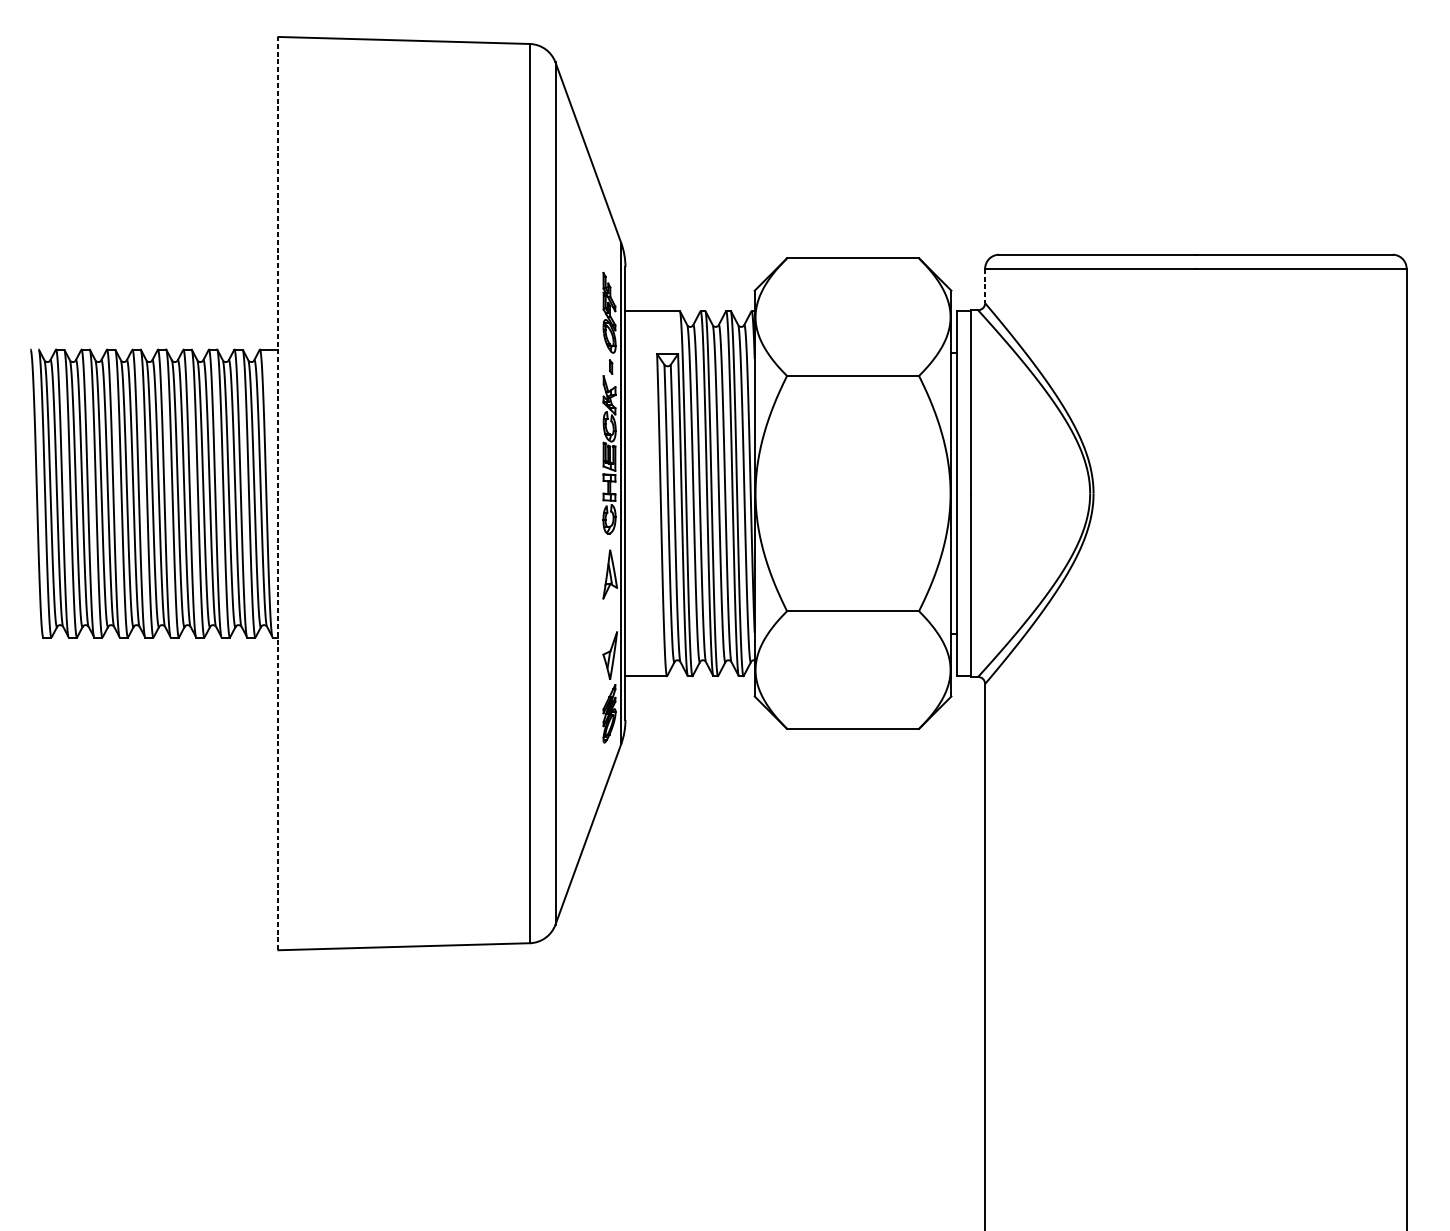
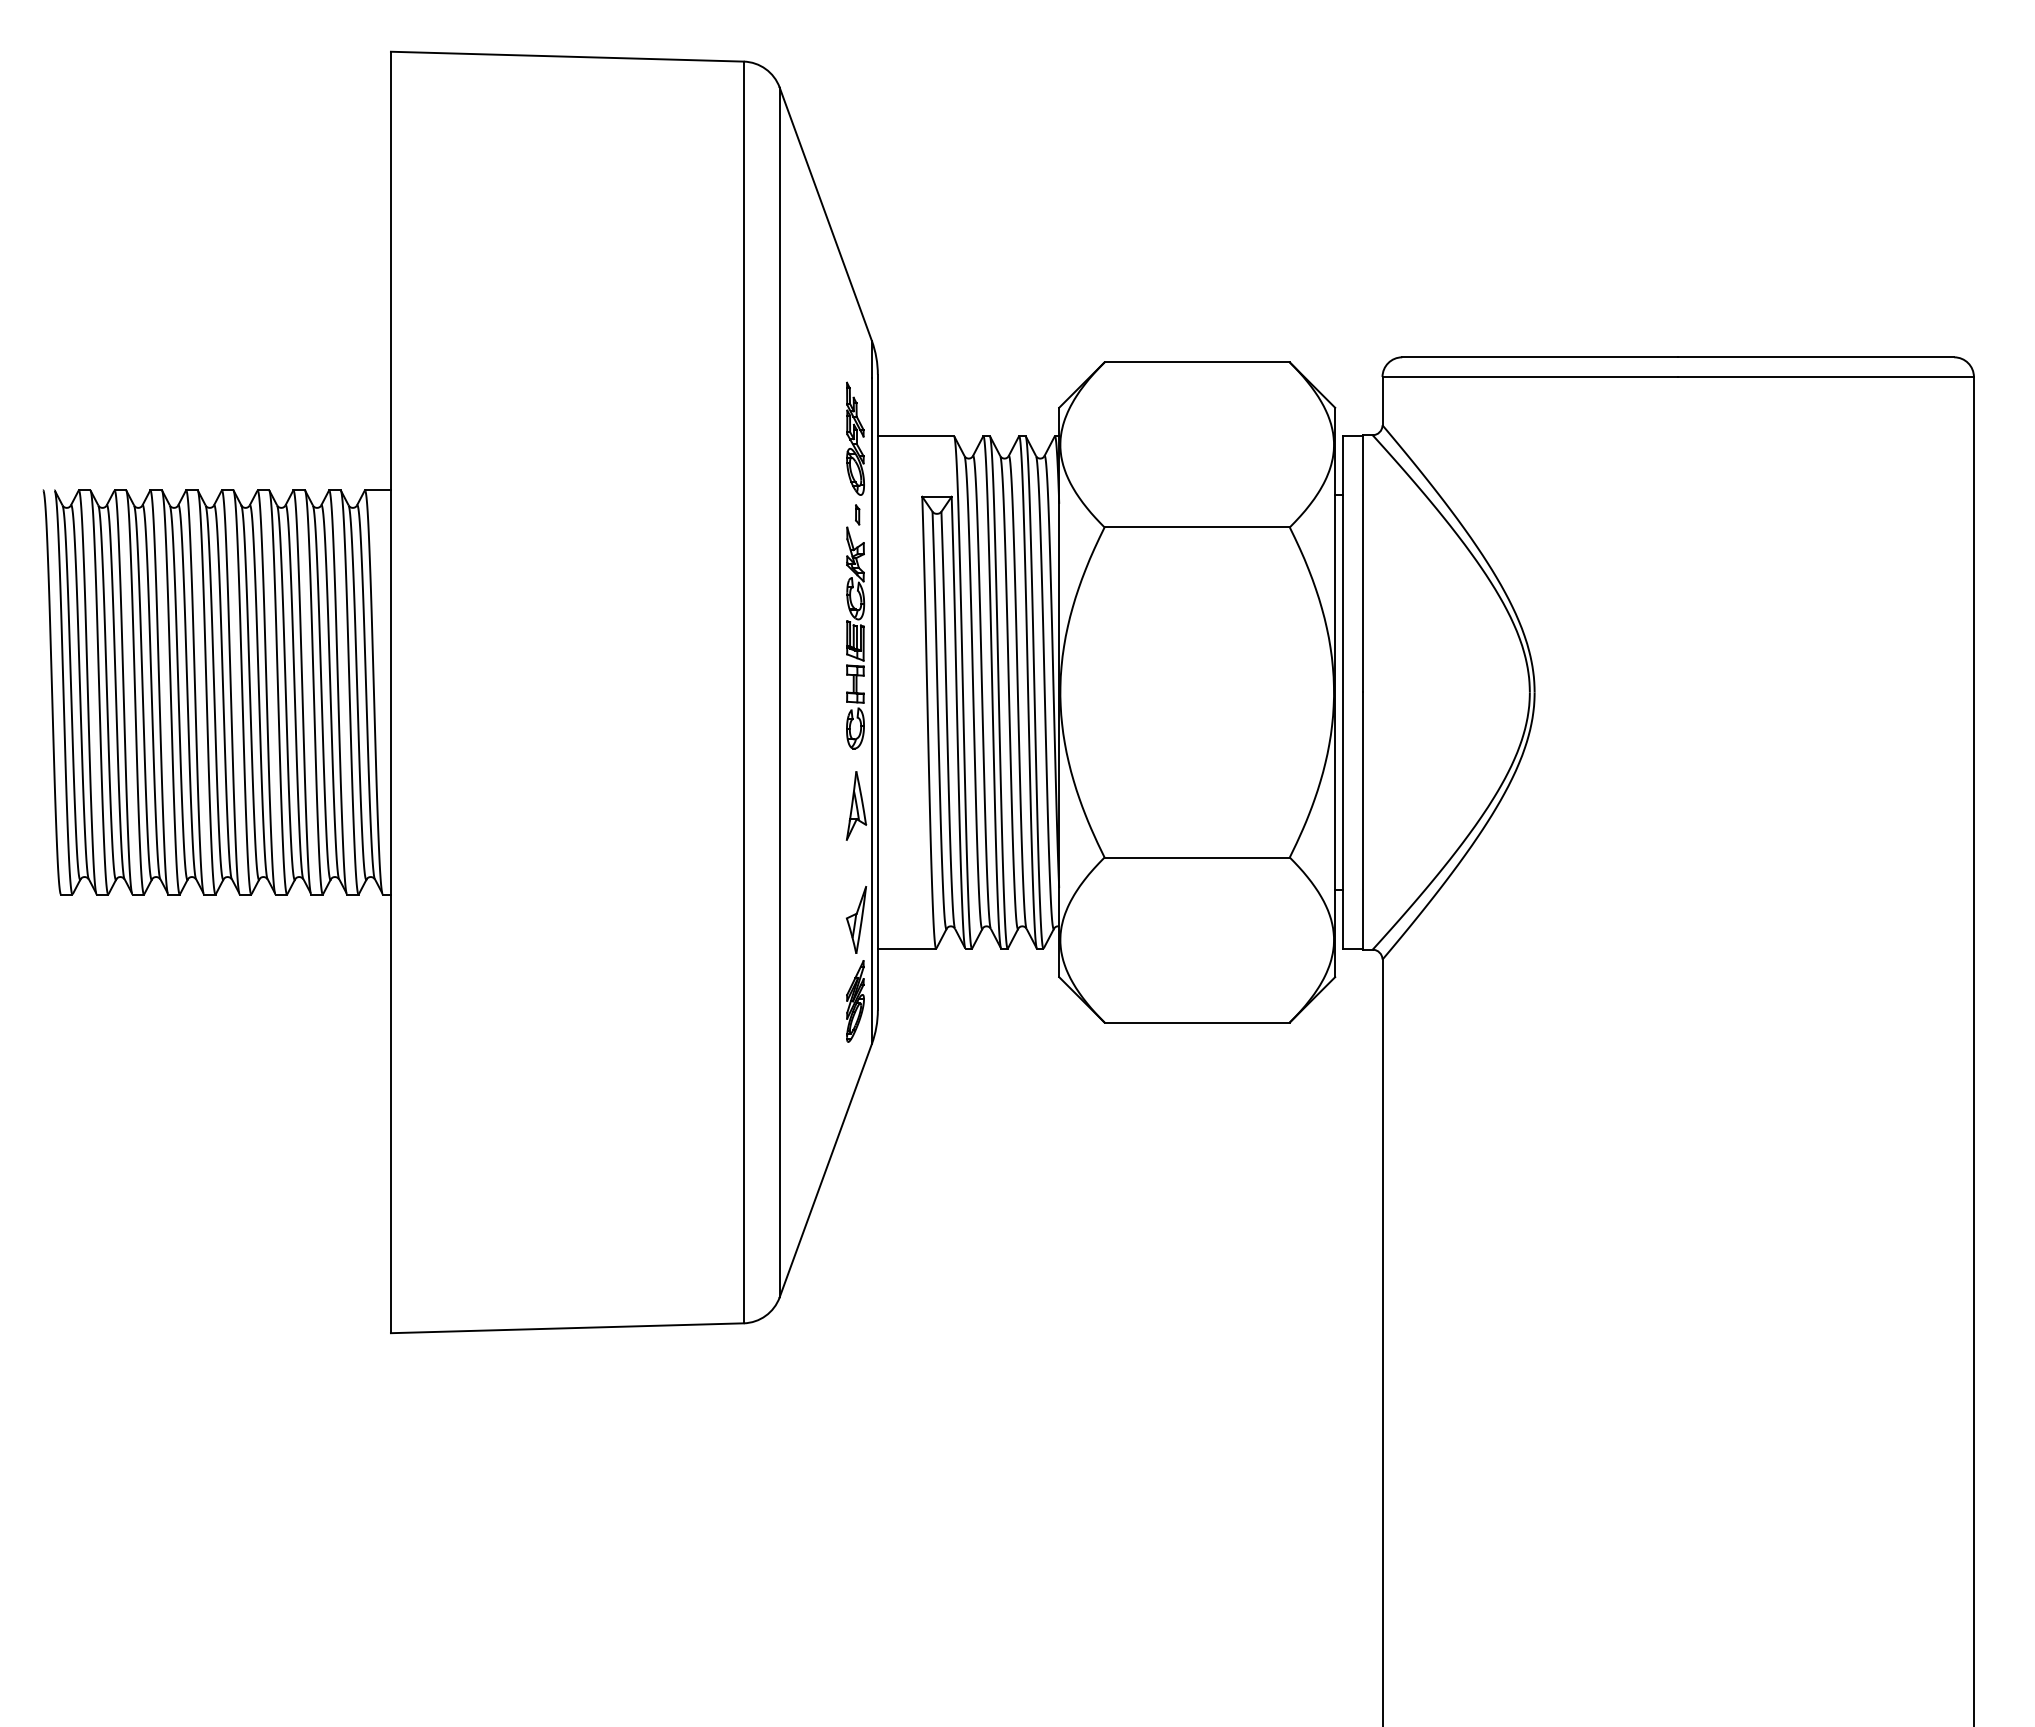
line: (985, 286) -> (1382, 401), dashed -> solid
line: (278, 493) -> (390, 692), dashed -> solid

